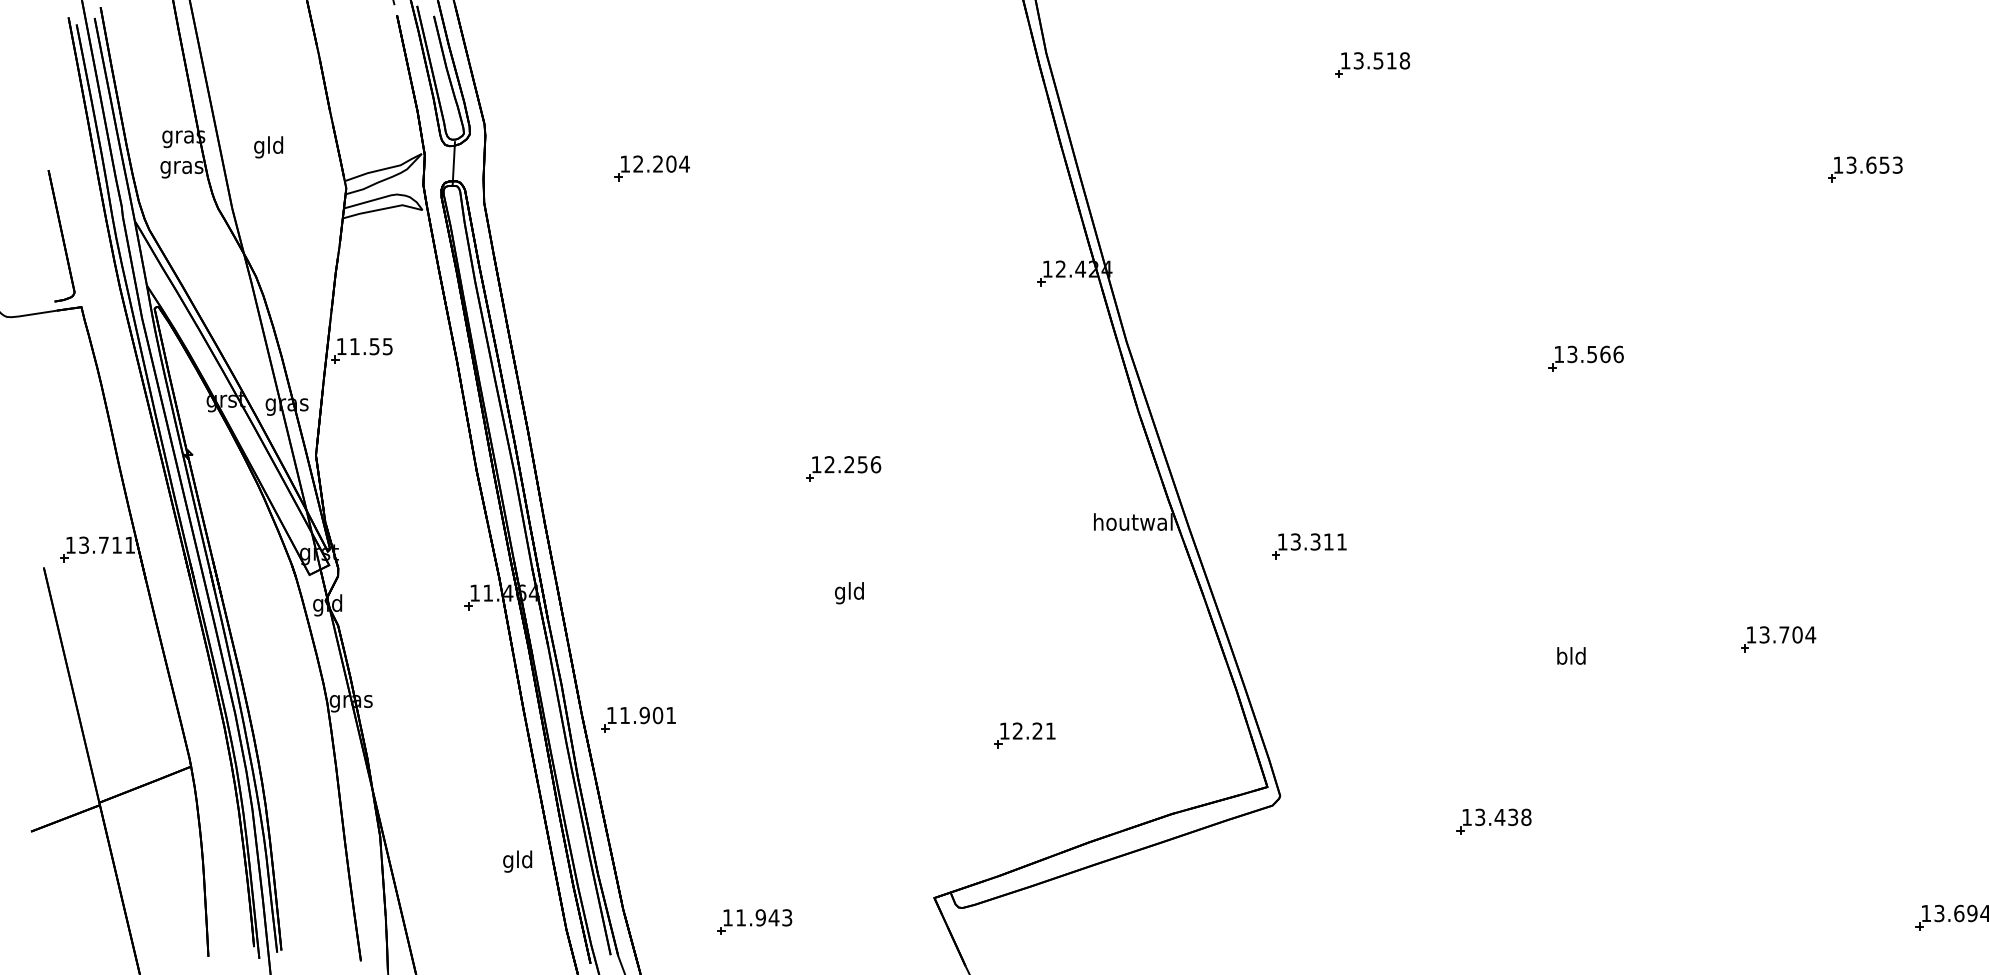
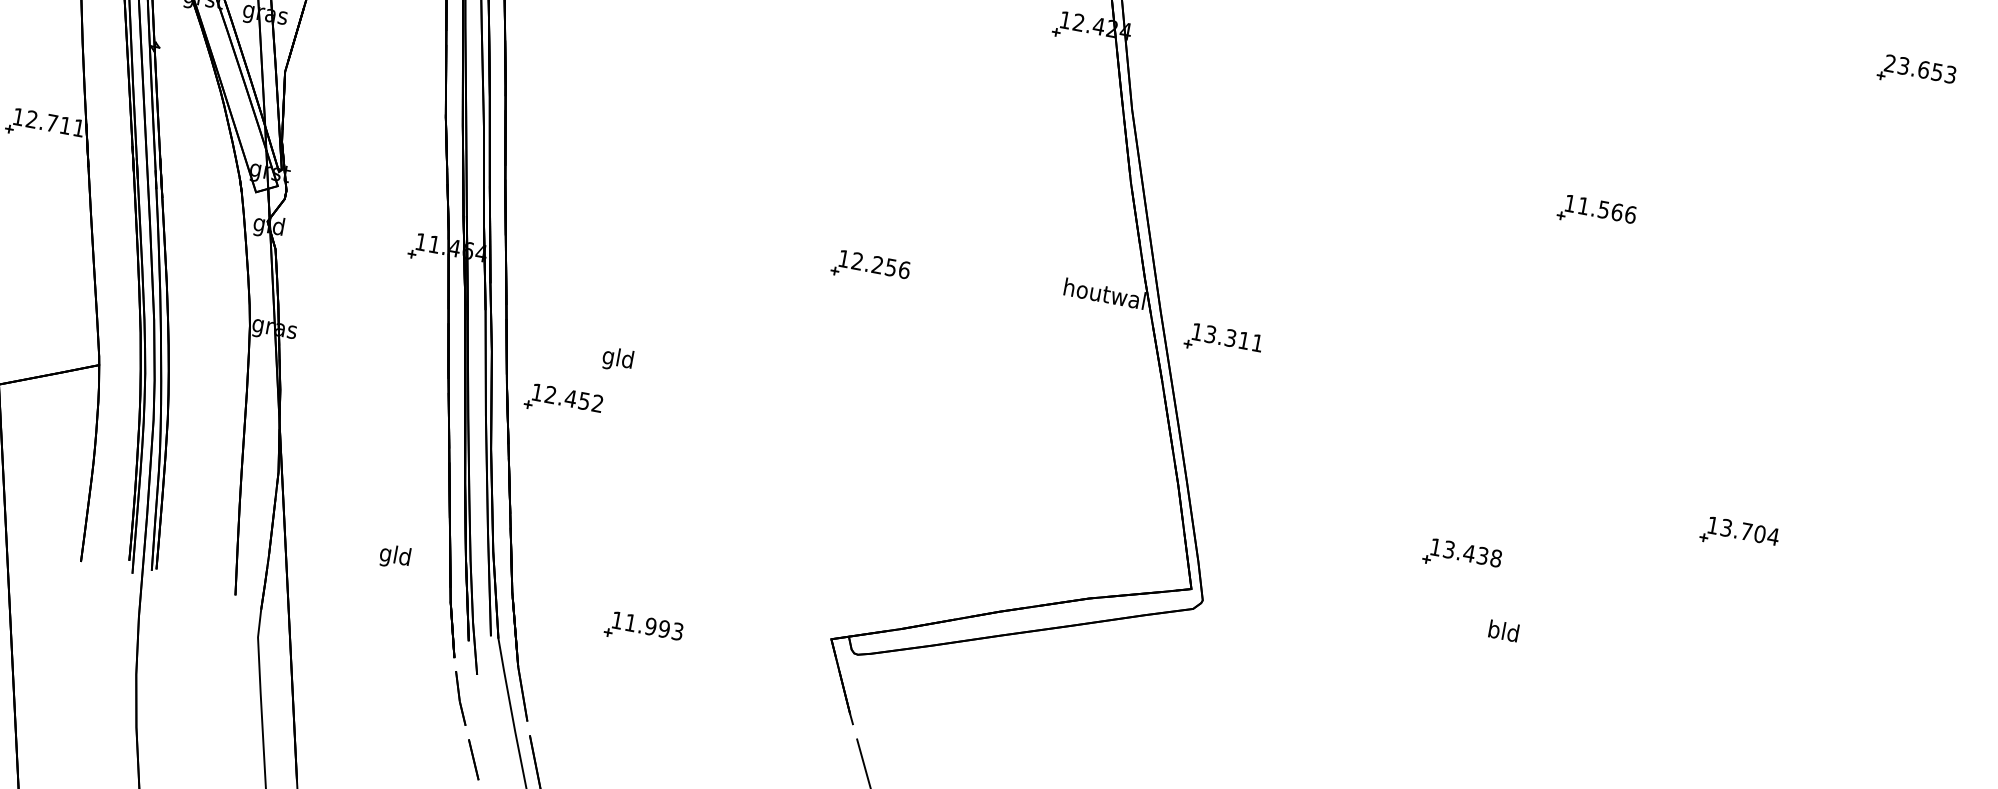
text: (1838, 164) -> (1890, 62), 13.653 -> 23.653
text: (1572, 354) -> (1583, 206), 13.566 -> 11.566
part: (843, 468) -> (870, 267), moved
text: (83, 545) -> (31, 119), 13.711 -> 12.711
part: (1309, 546) -> (1223, 341), moved
text: (849, 593) -> (617, 359), moved
text: (1571, 655) -> (1504, 630), moved
text: (647, 715) -> (573, 399), 11.901 -> 12.452
part: (1024, 735) -> (953, 490), removed
part: (1493, 821) -> (1461, 556), moved
text: (517, 861) -> (394, 556), moved
text: (773, 917) -> (663, 628), 11.943 -> 11.993

